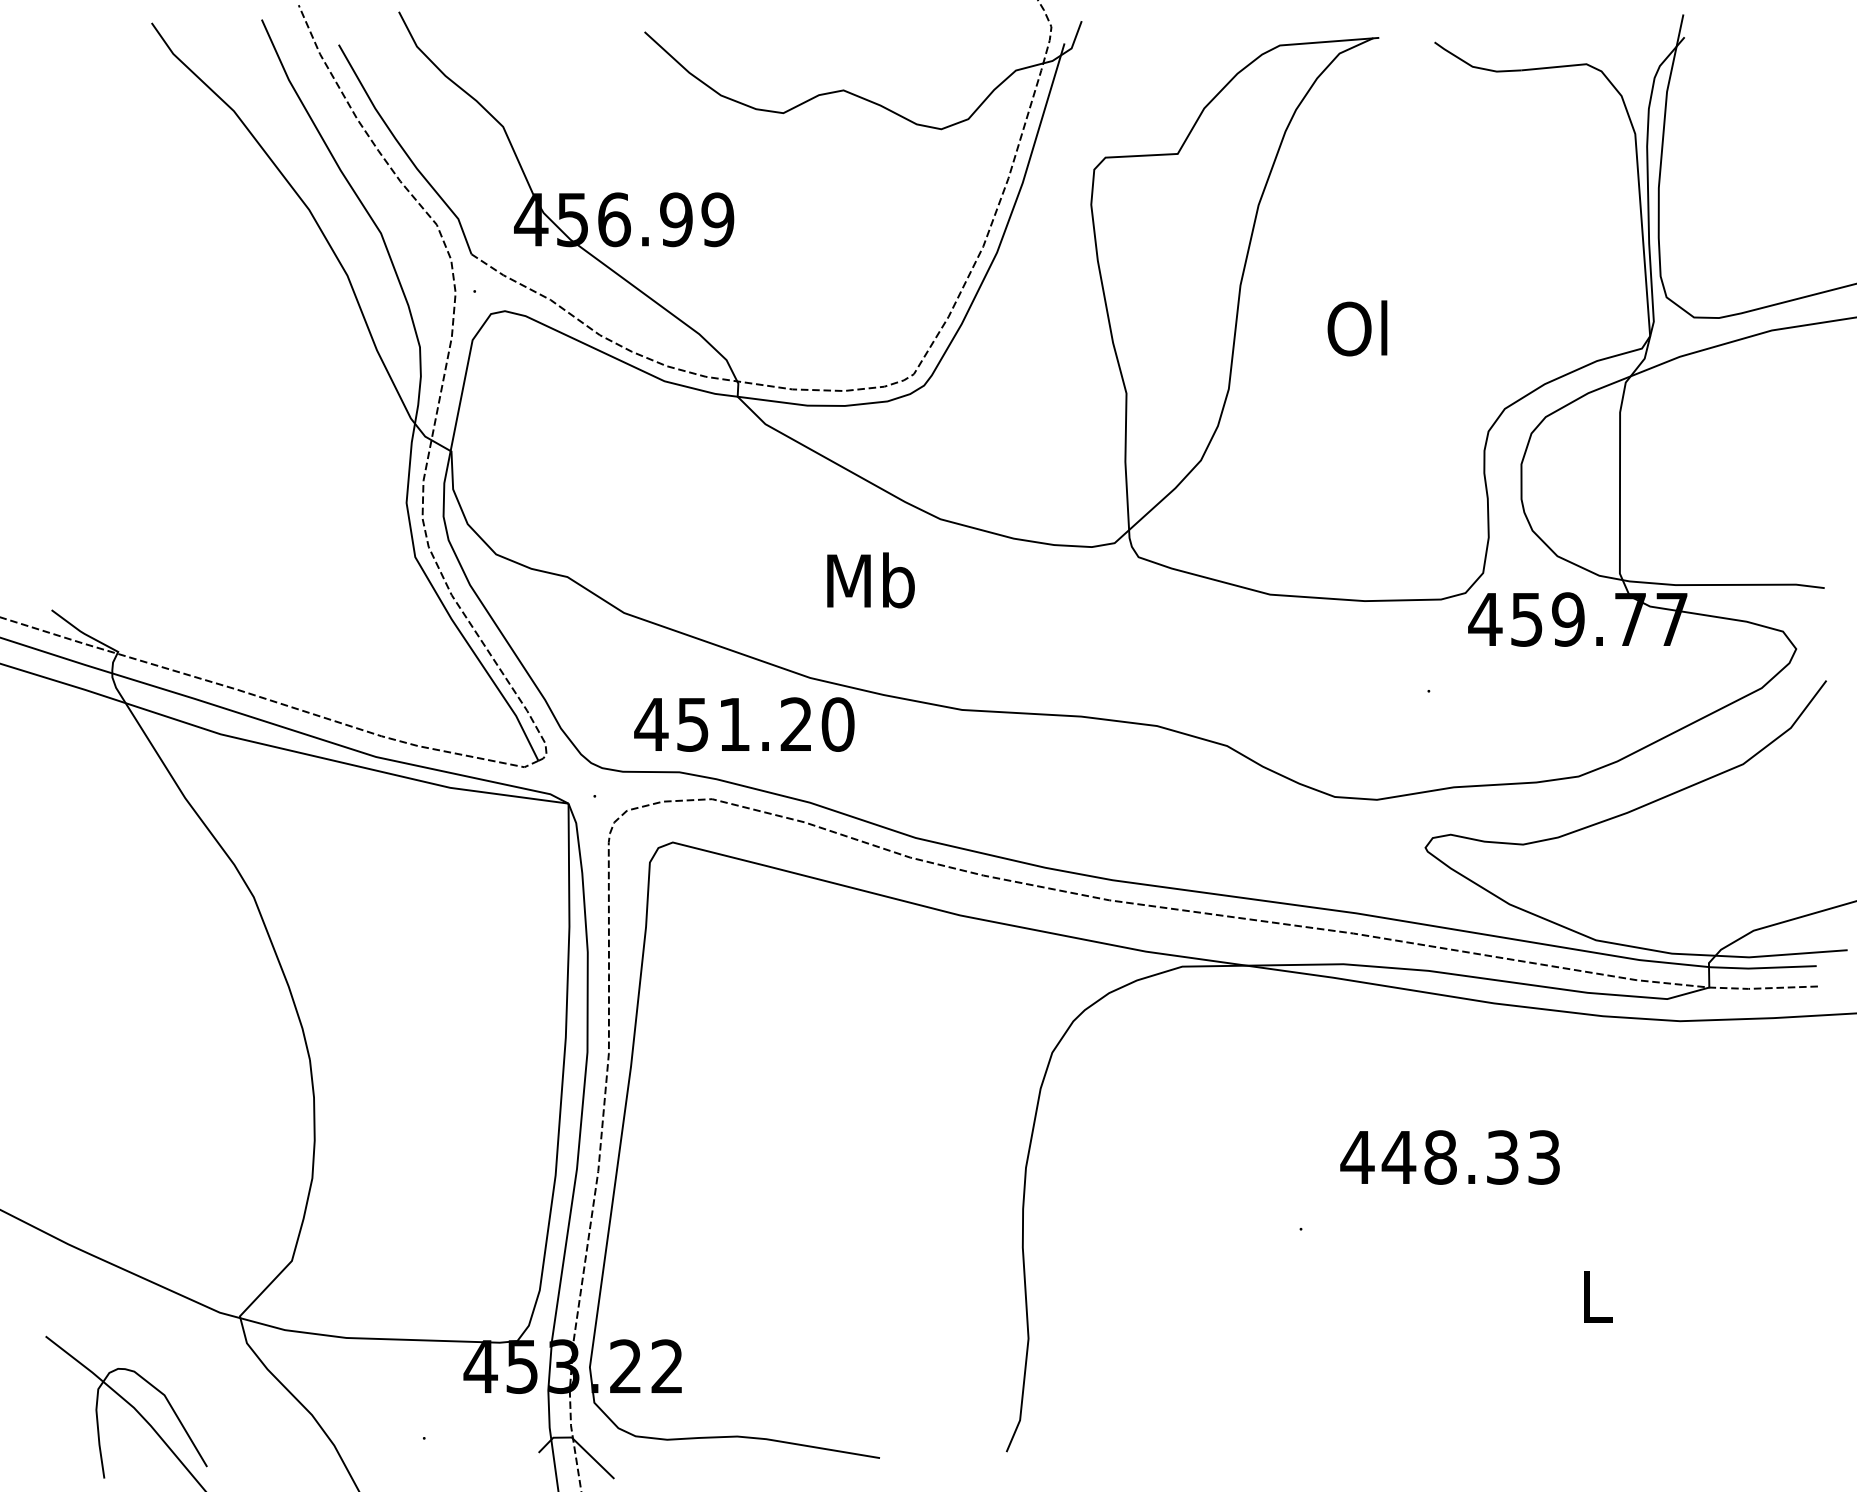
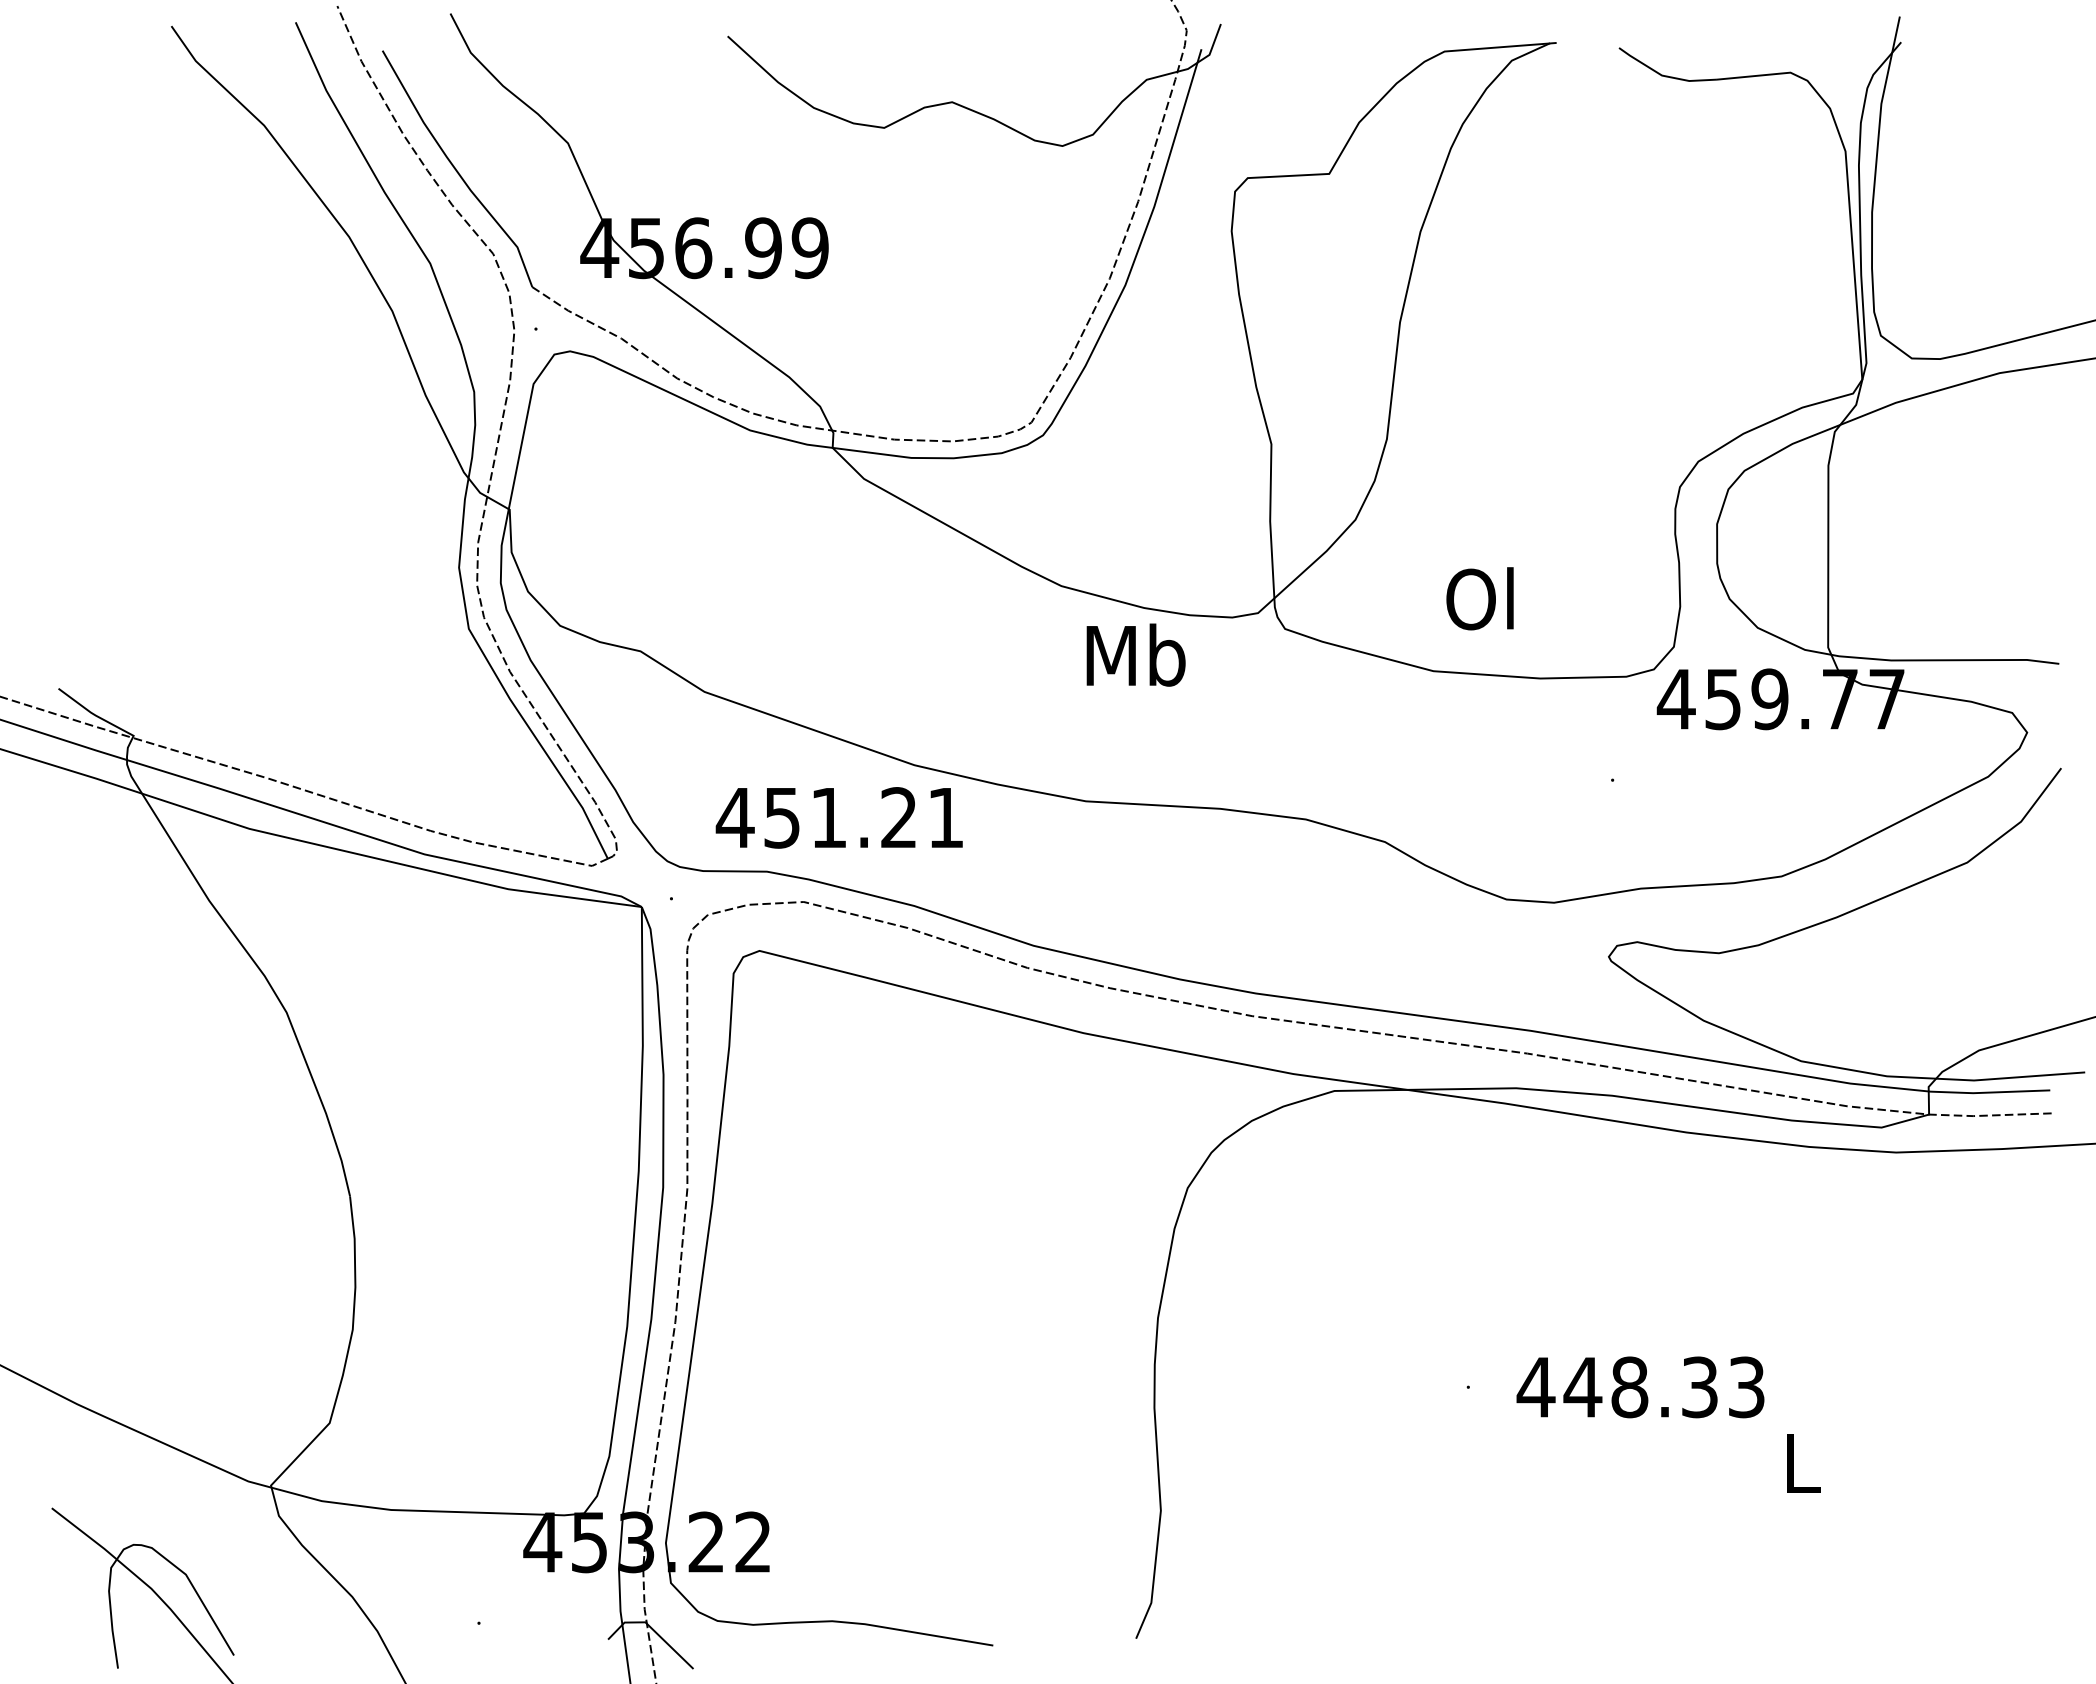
text: (1356, 328) -> (1479, 598), moved
text: (870, 579) -> (1135, 654), moved
text: (837, 724) -> (945, 817), 451.20 -> 451.21
text: (1450, 1157) -> (1640, 1387), moved

